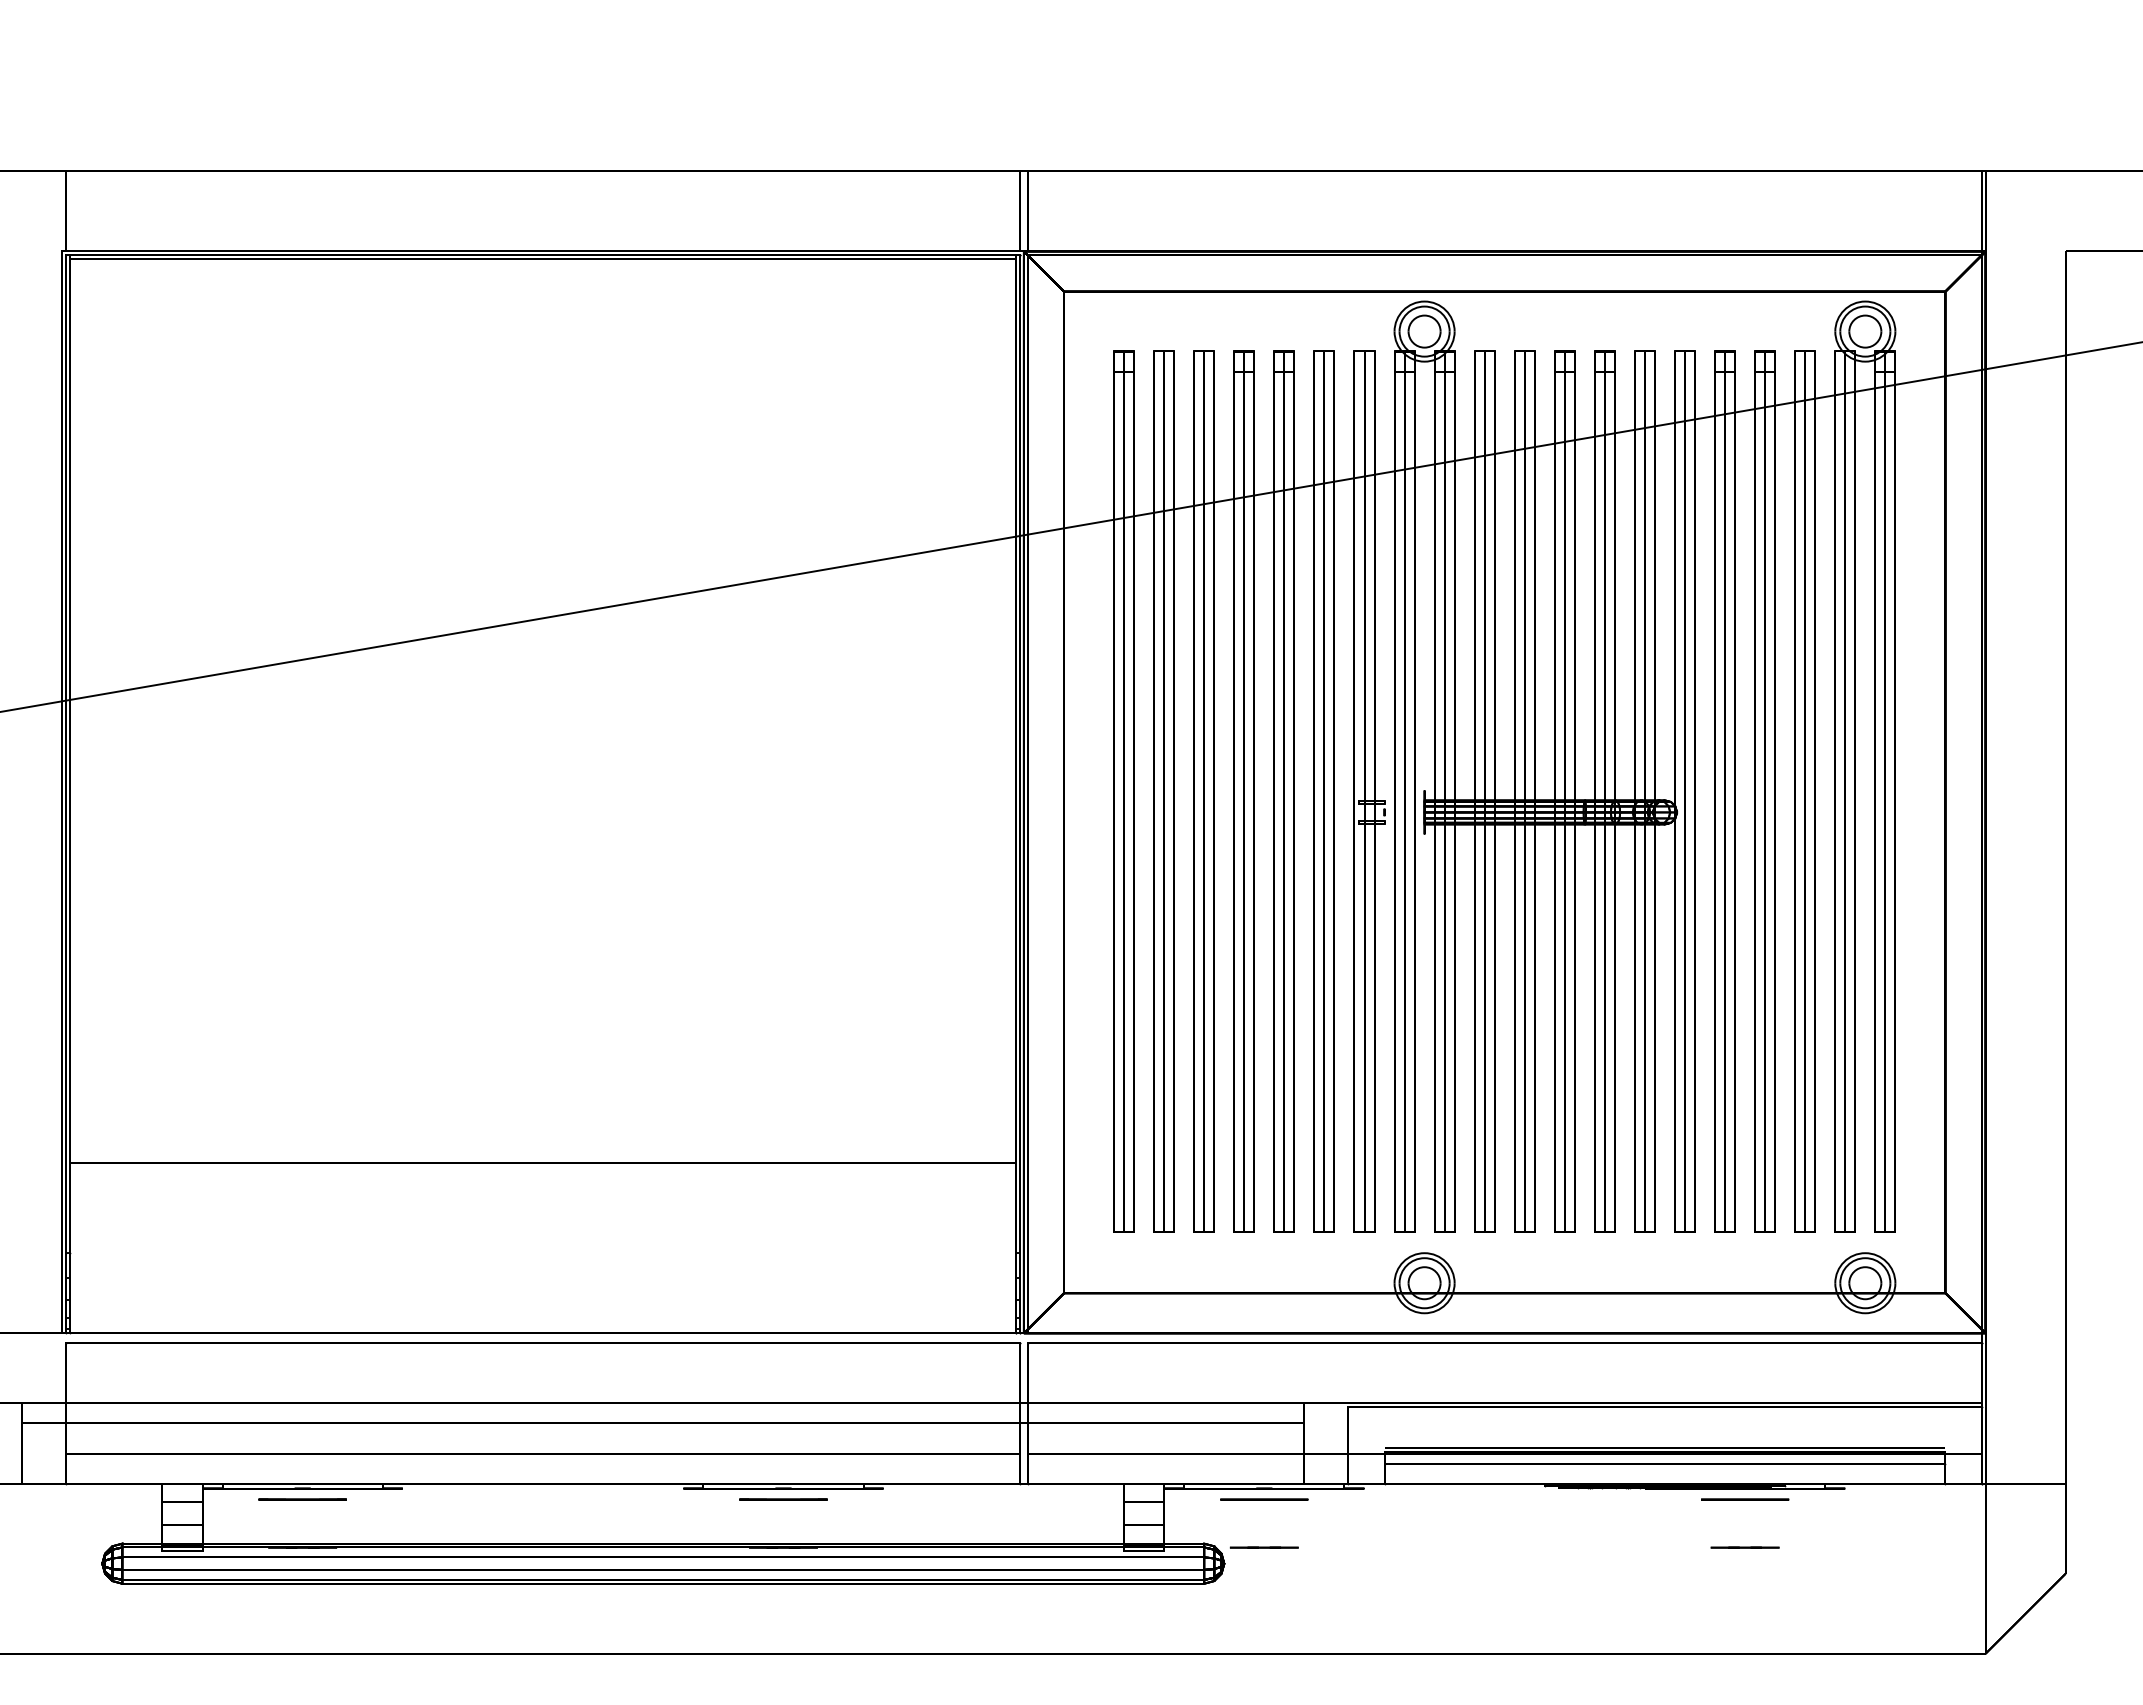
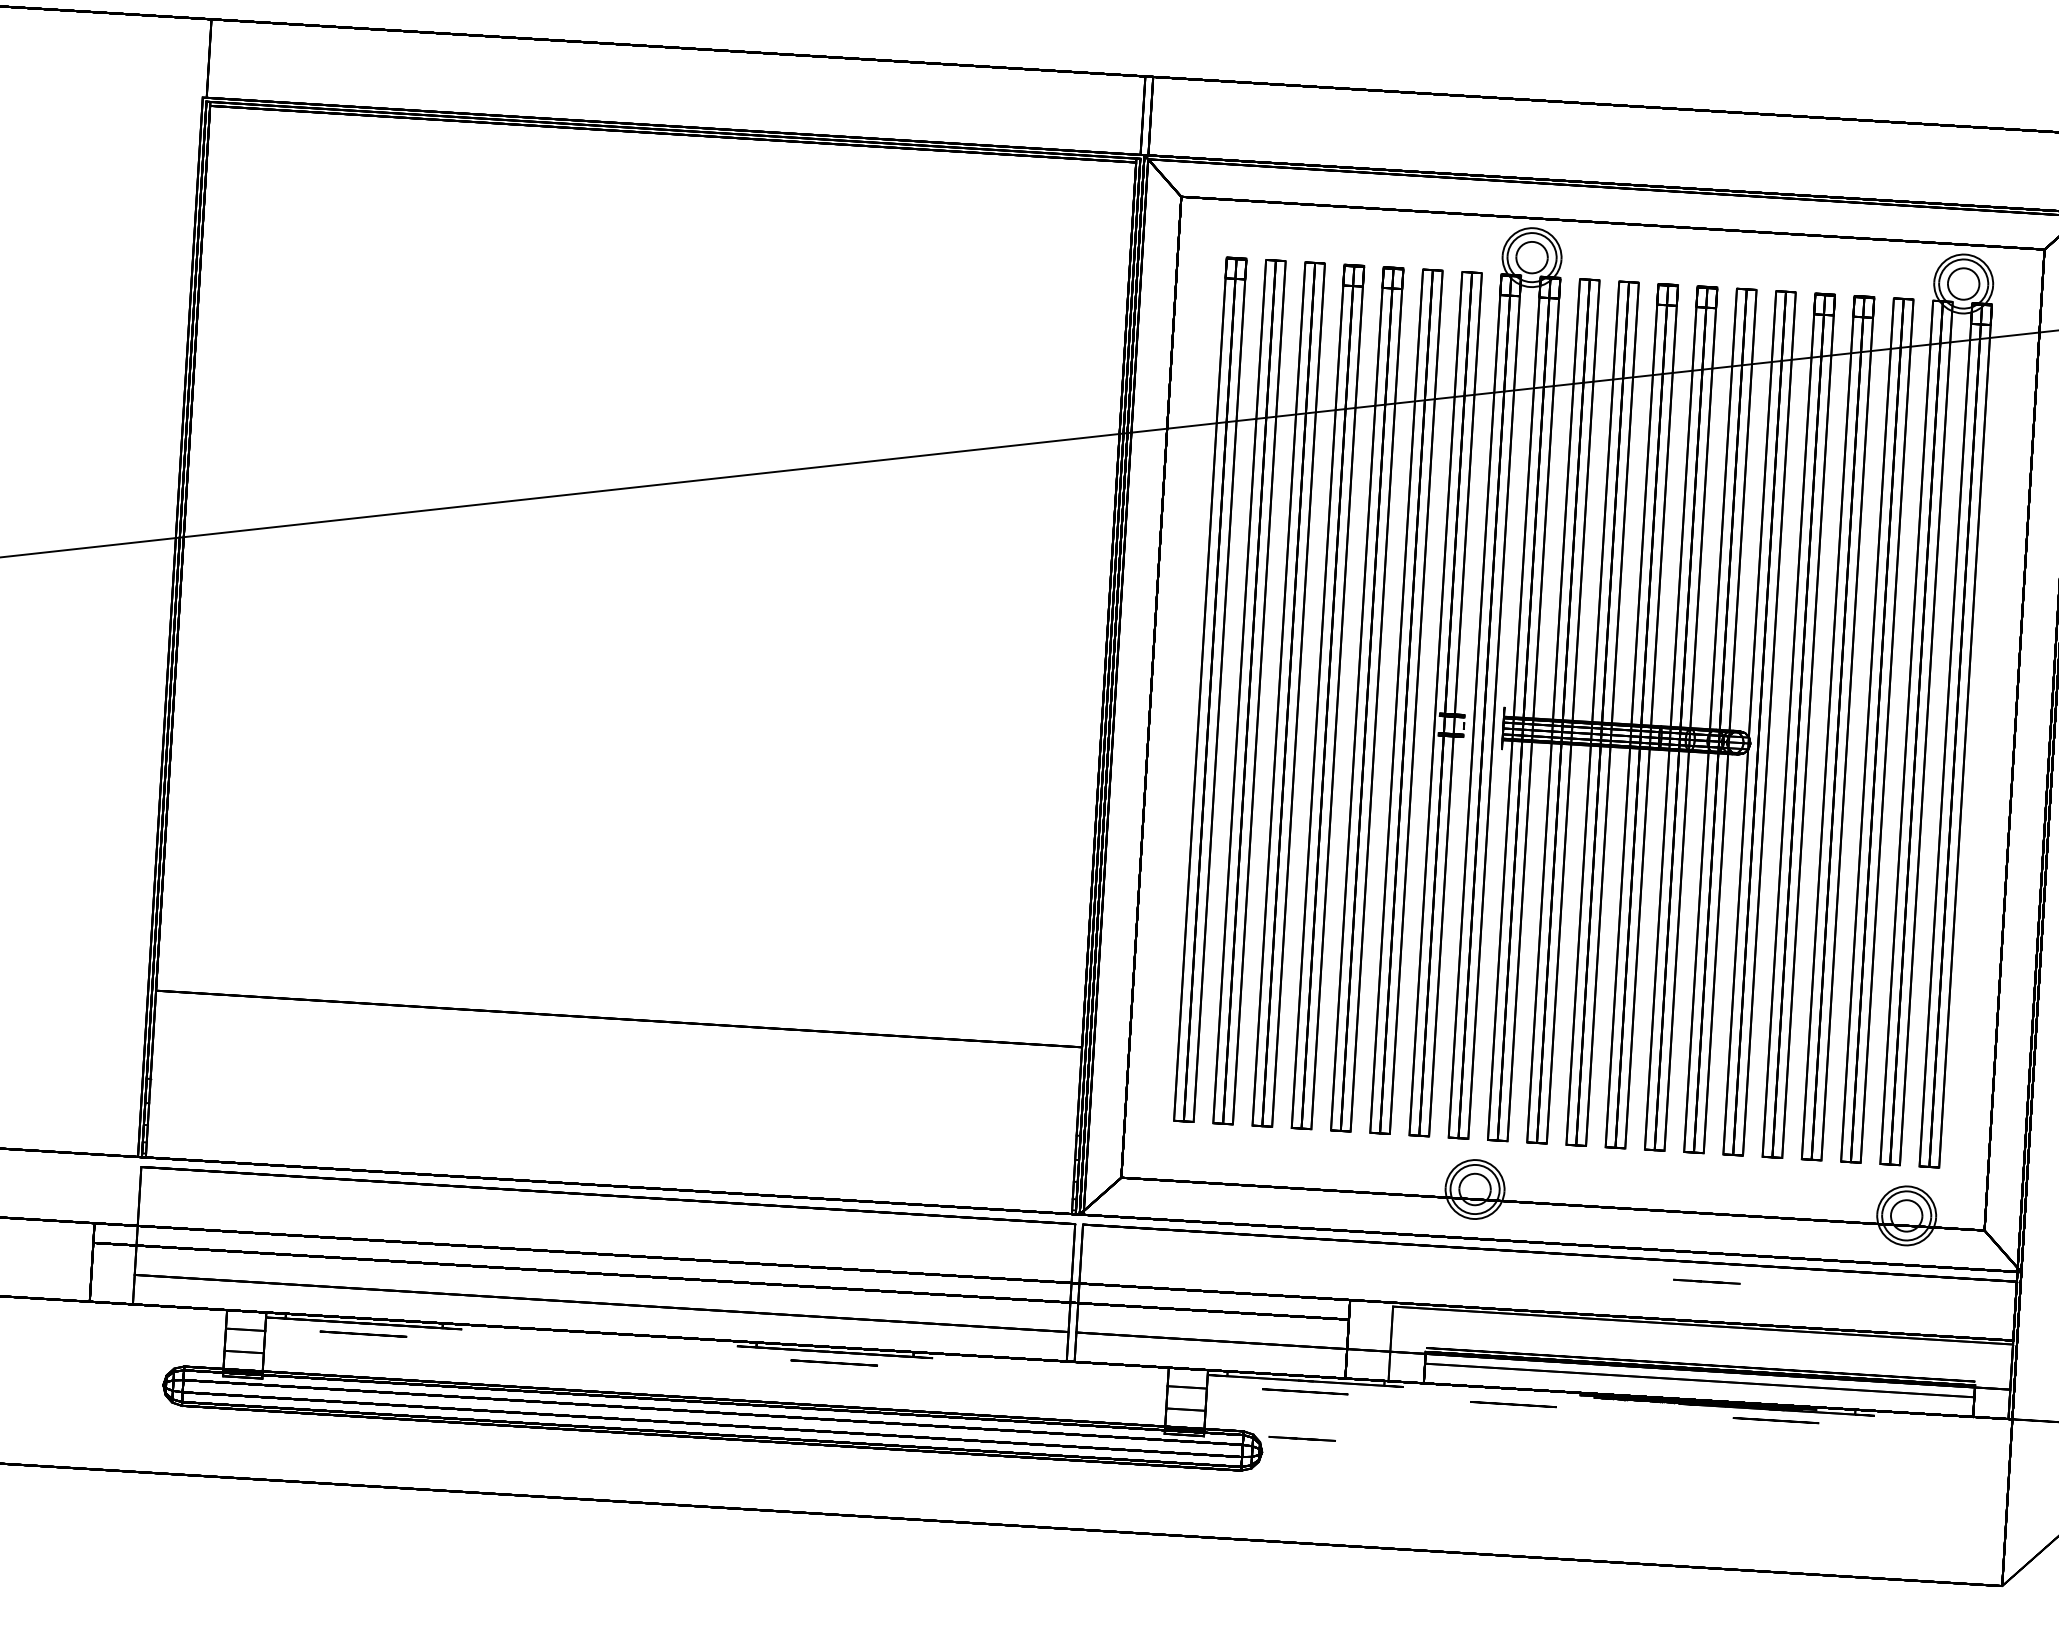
circle: (1477, 1499) -> (1513, 1404), added
line: (1744, 1547) -> (1706, 1281), moved

